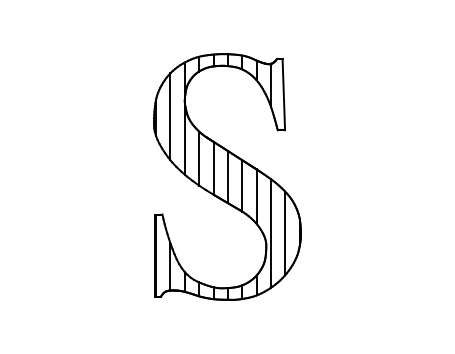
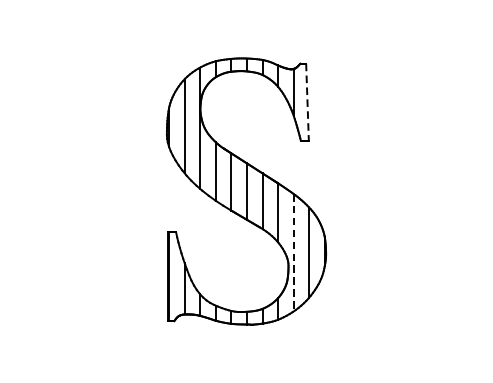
line: (283, 94) -> (307, 102), solid -> dashed
line: (271, 234) -> (294, 253), solid -> dashed

